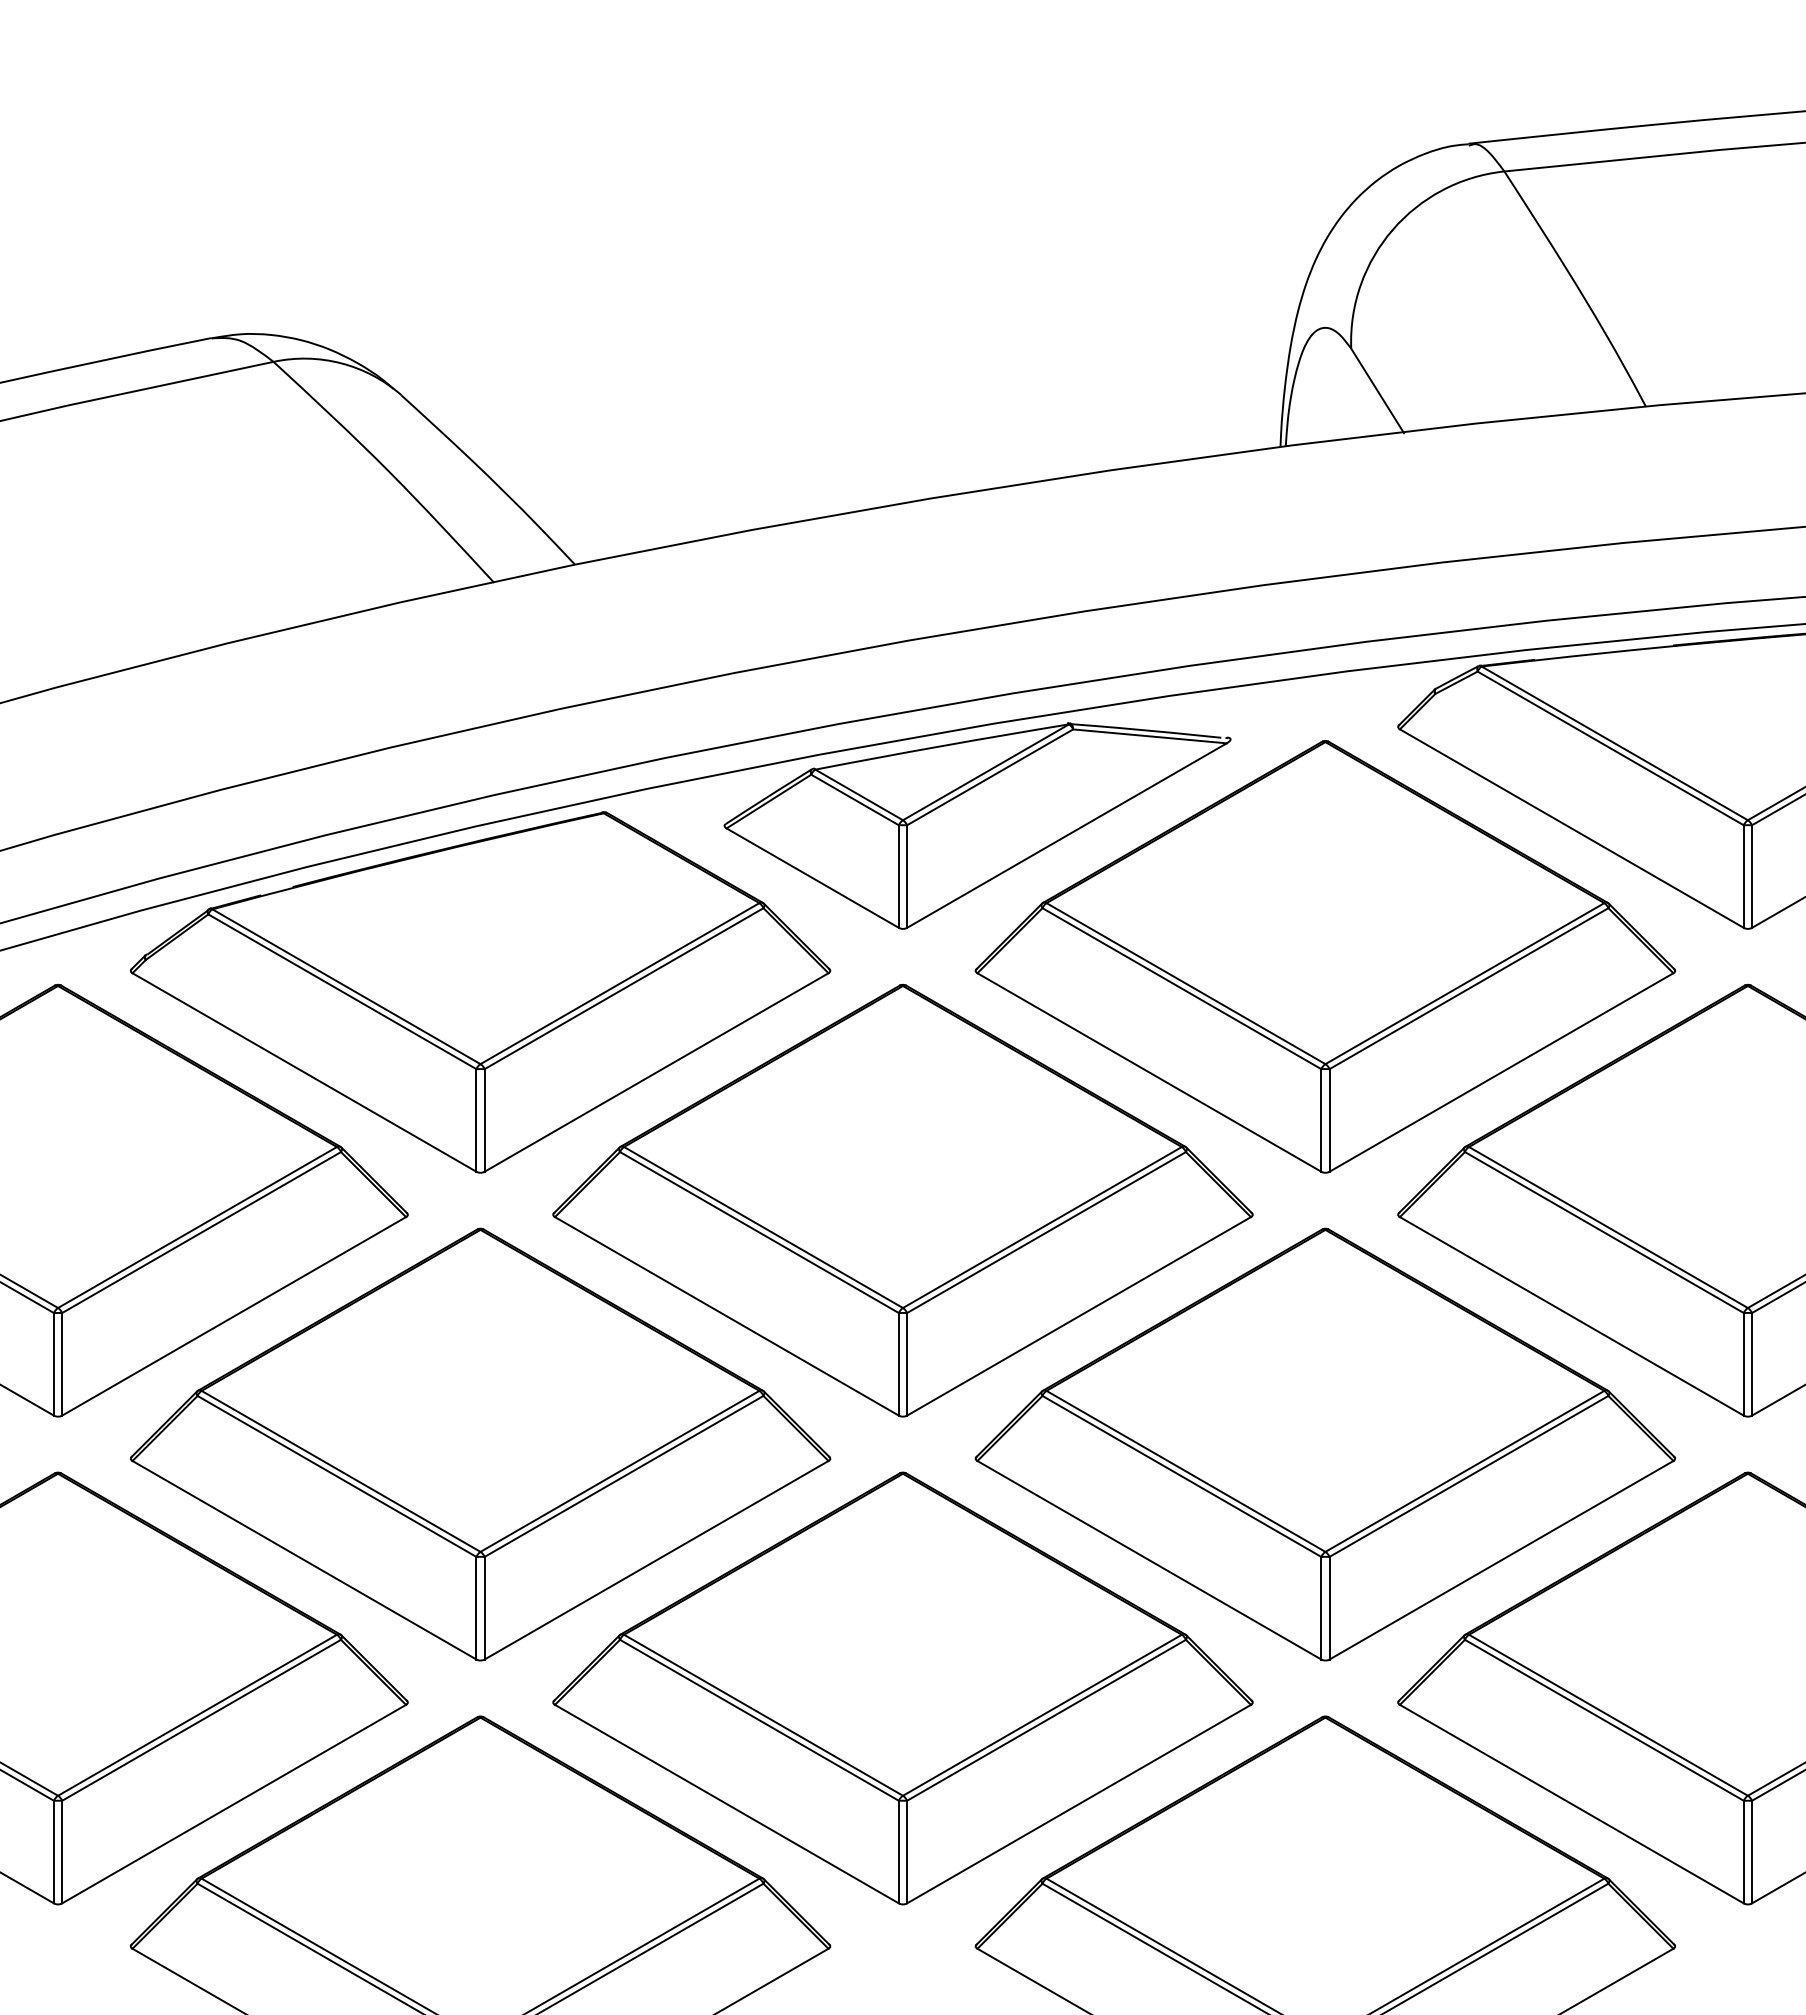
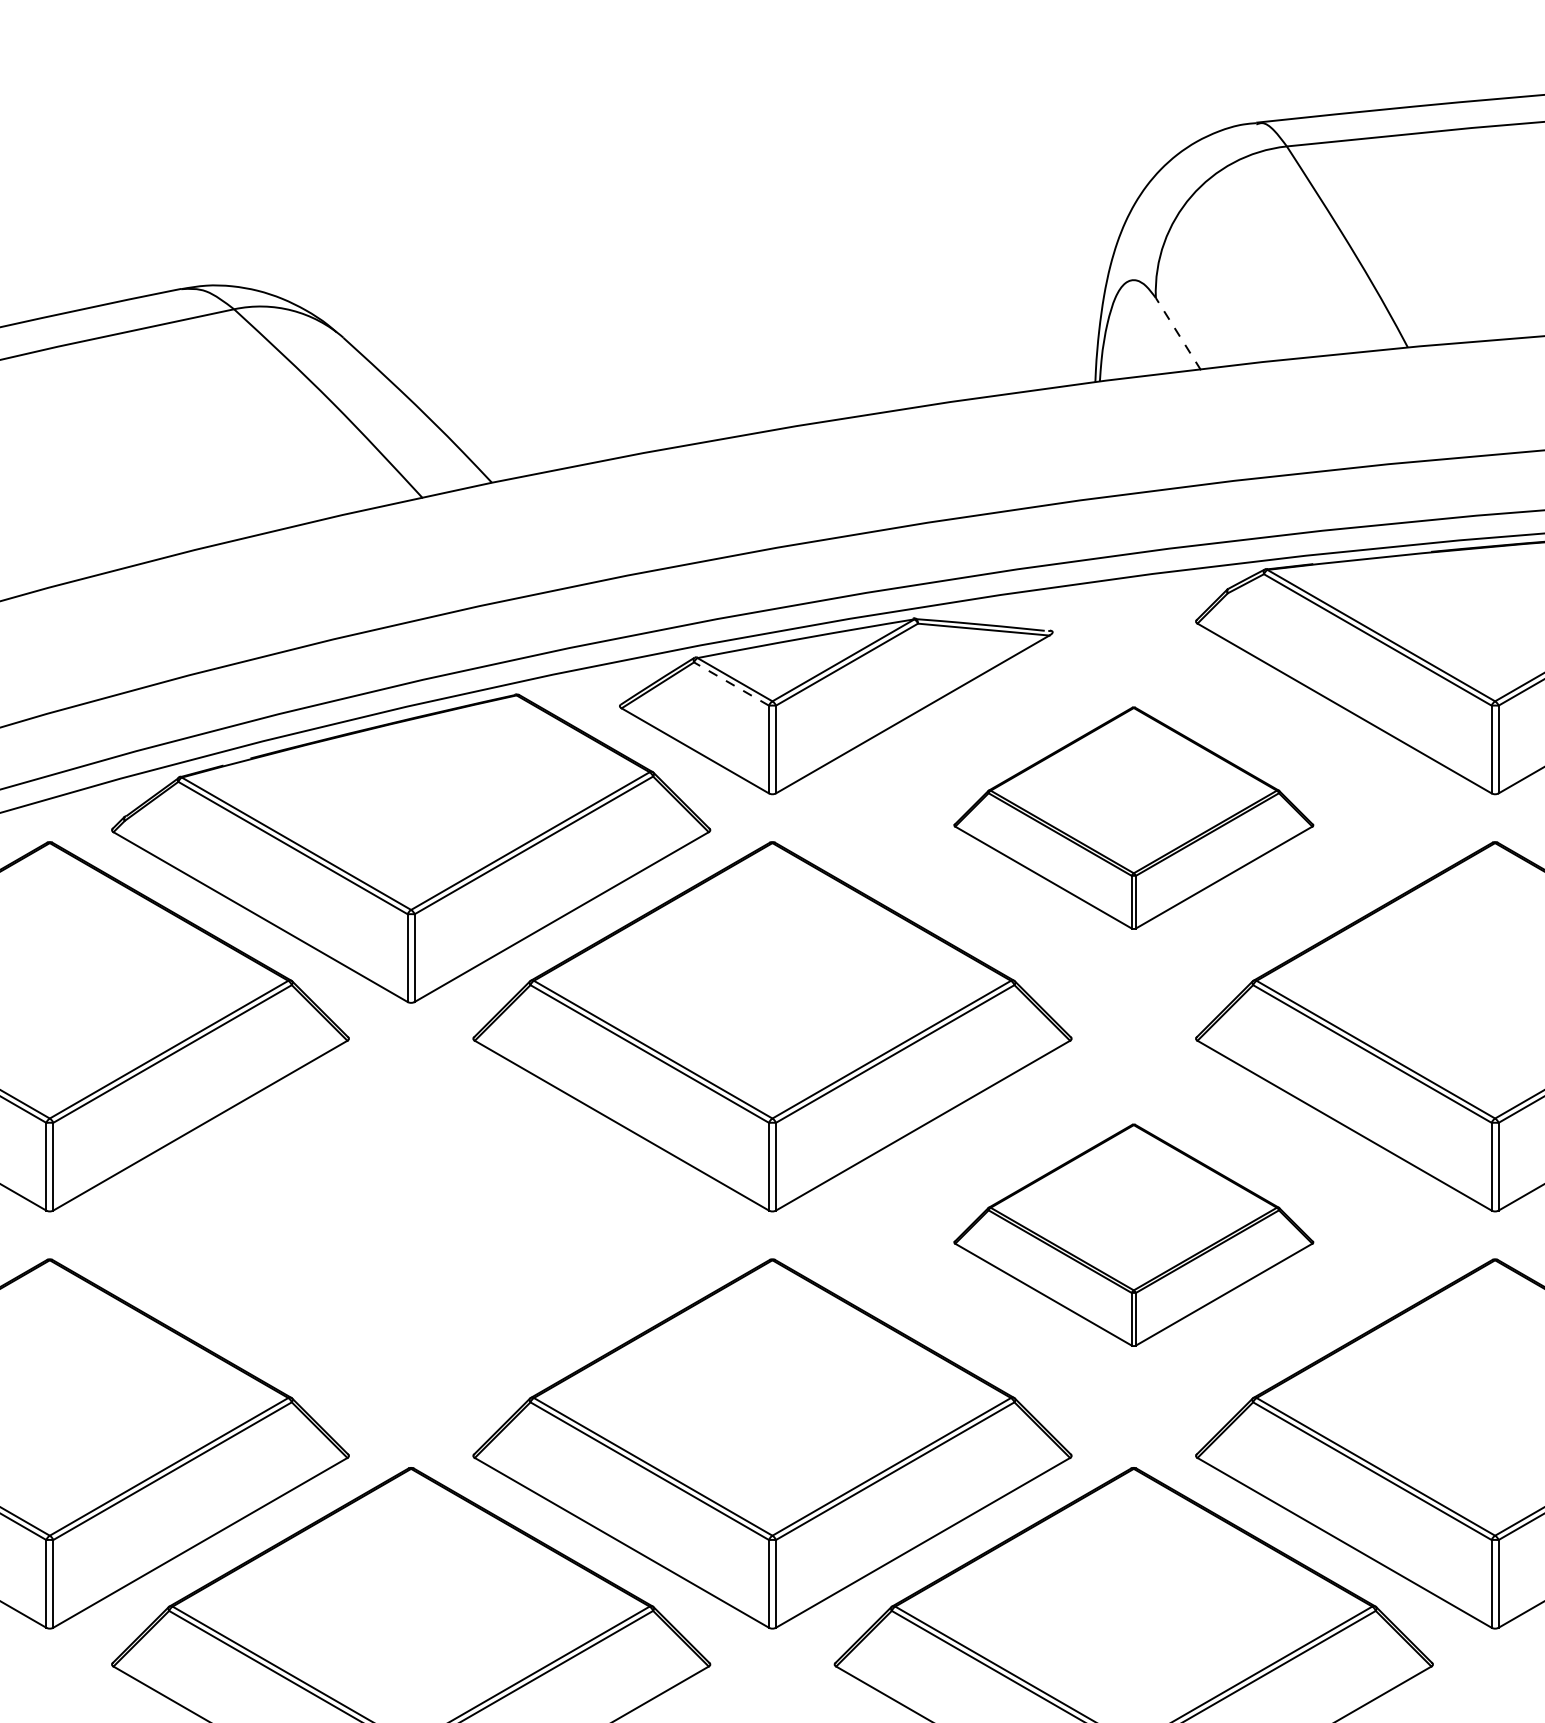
line: (1377, 390) -> (1178, 333), solid -> dashed
line: (855, 800) -> (731, 684), solid -> dashed
part: (1325, 956) -> (1133, 817), size x0.6
part: (480, 1444) -> (411, 1235), removed
part: (1325, 1444) -> (1133, 1235), size x0.6

